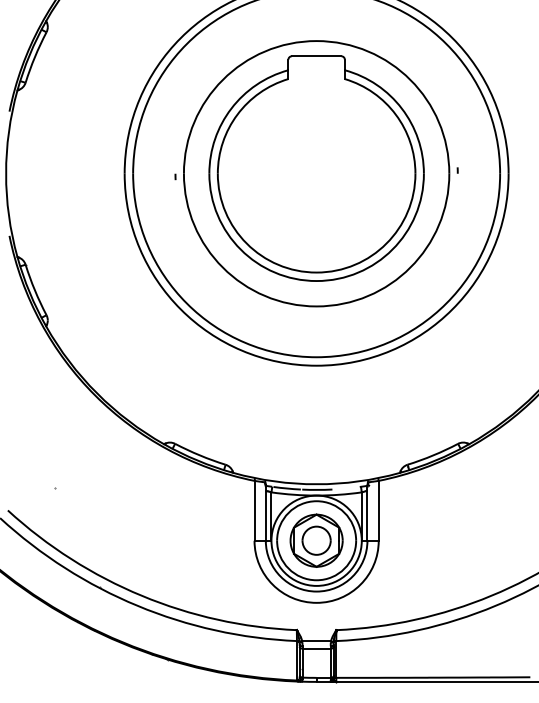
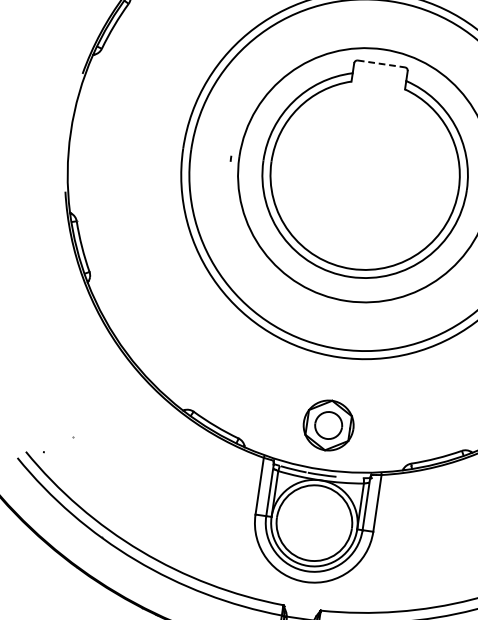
line: (316, 56) -> (381, 64), solid -> dashed
part: (316, 540) -> (328, 425), moved

